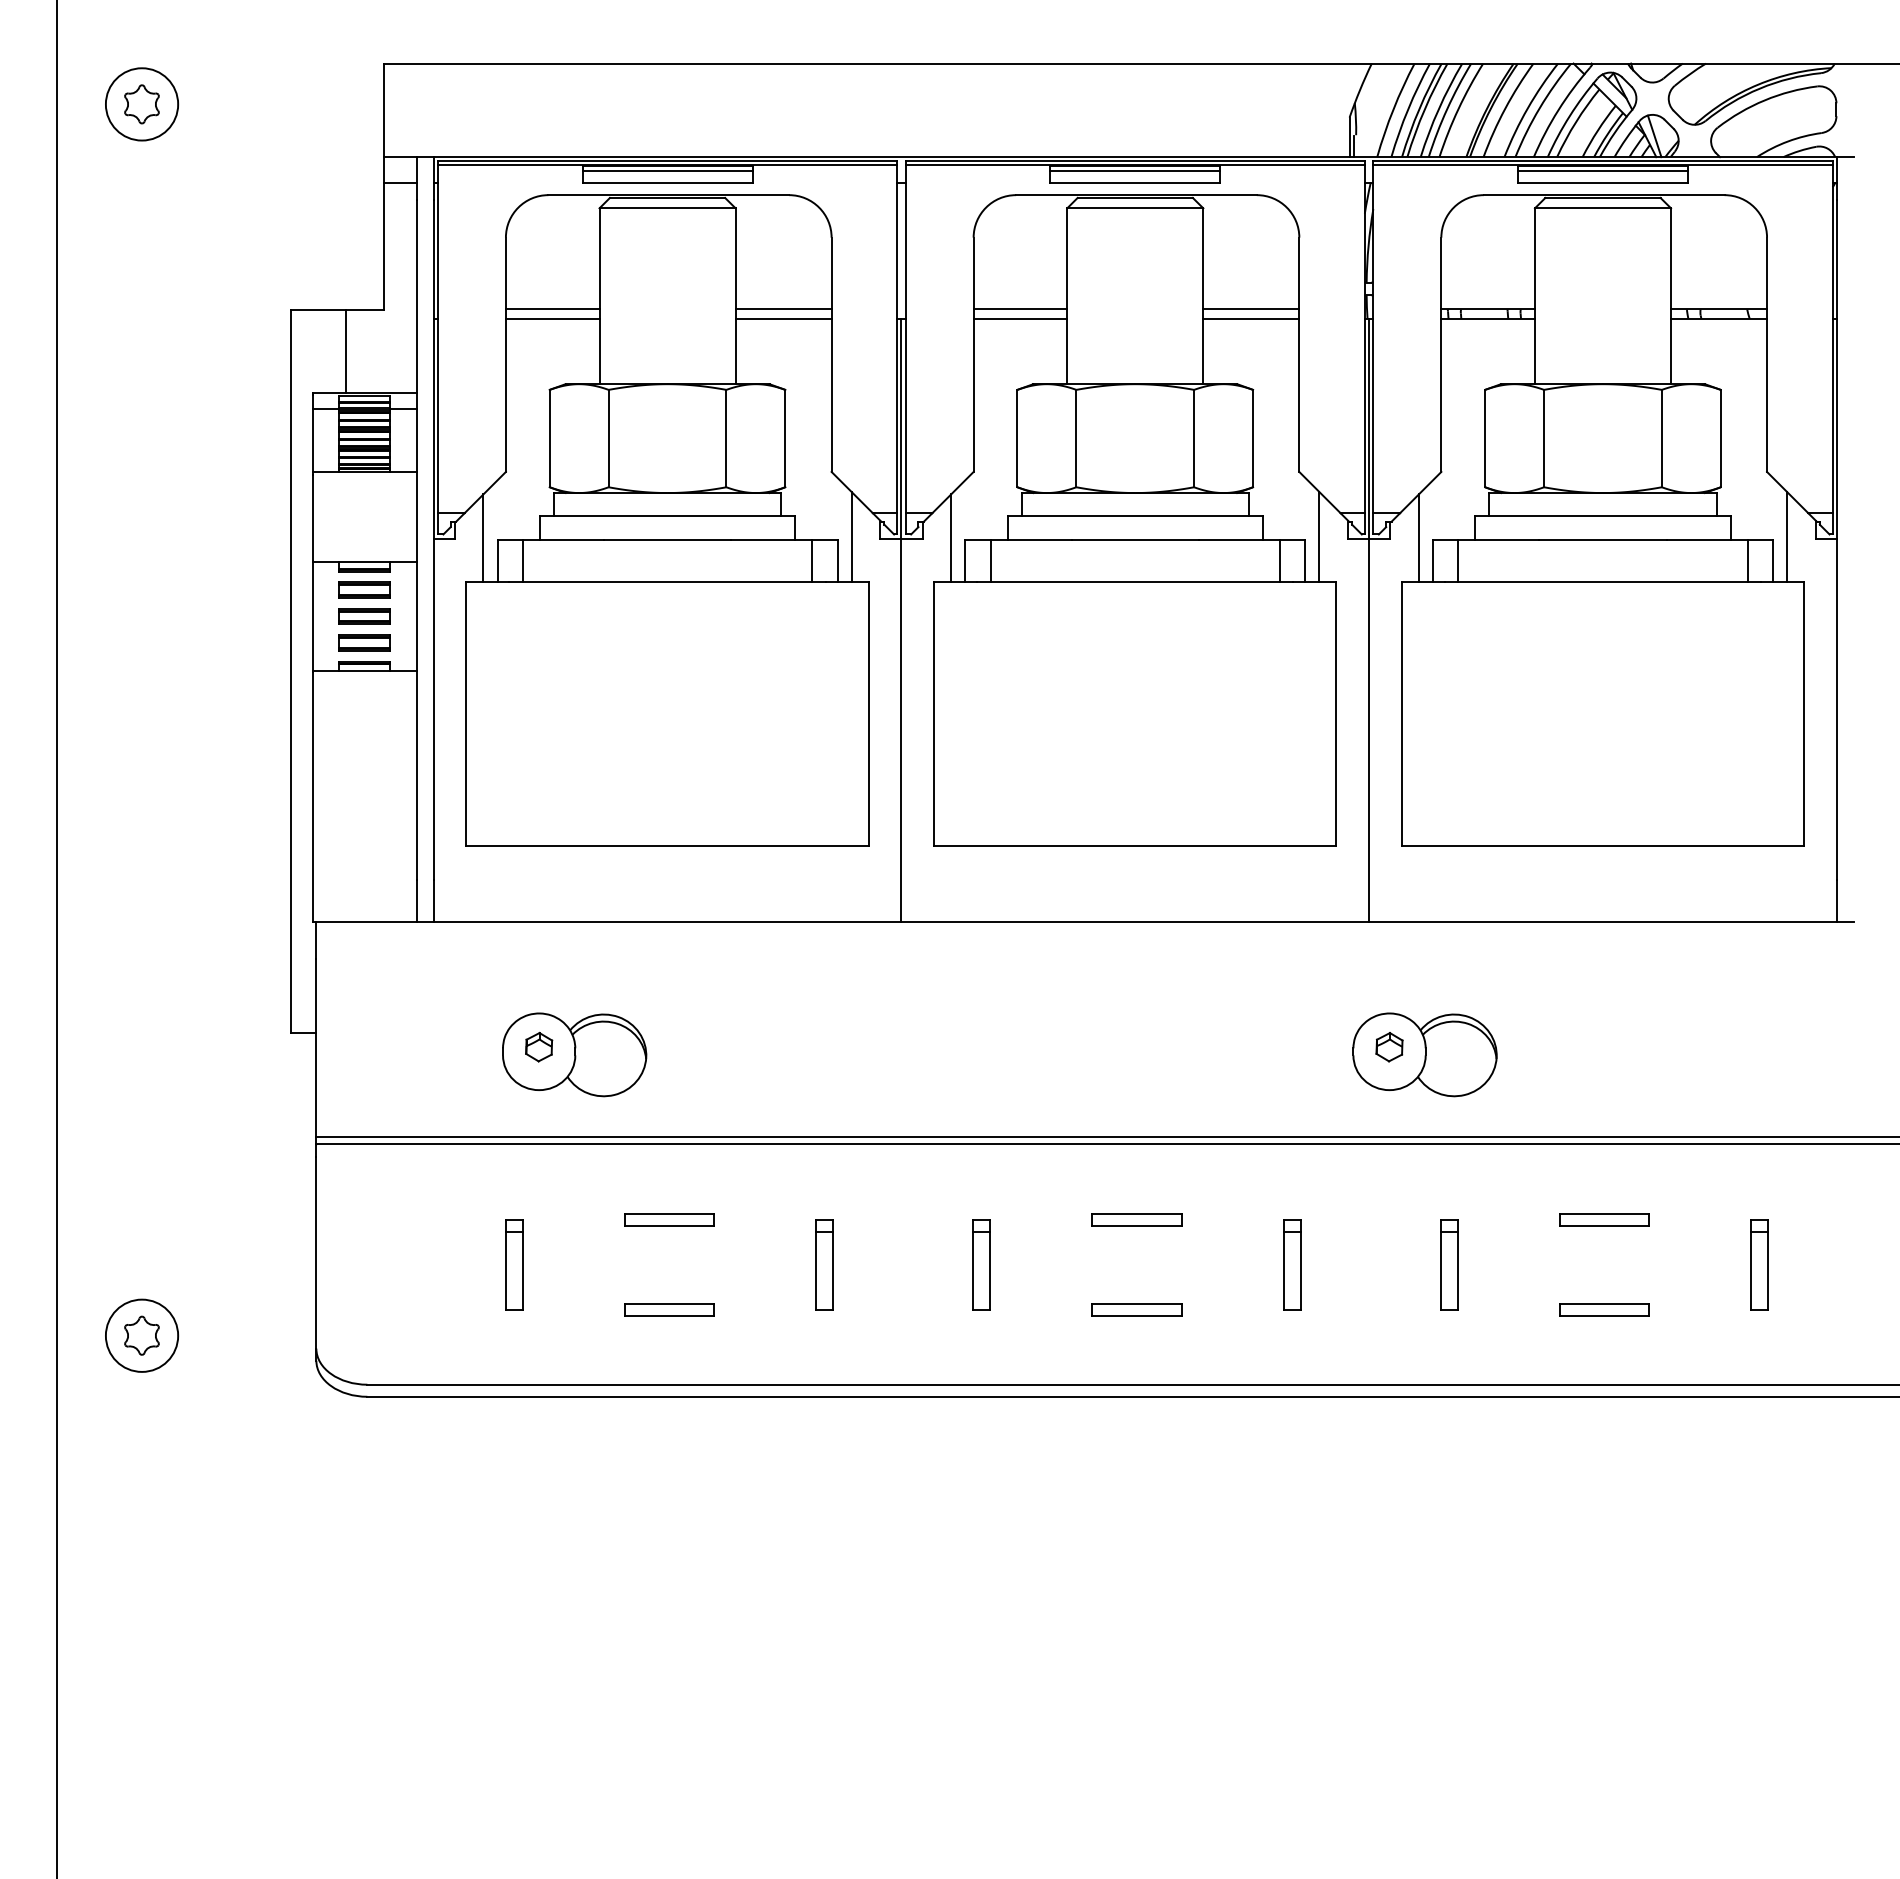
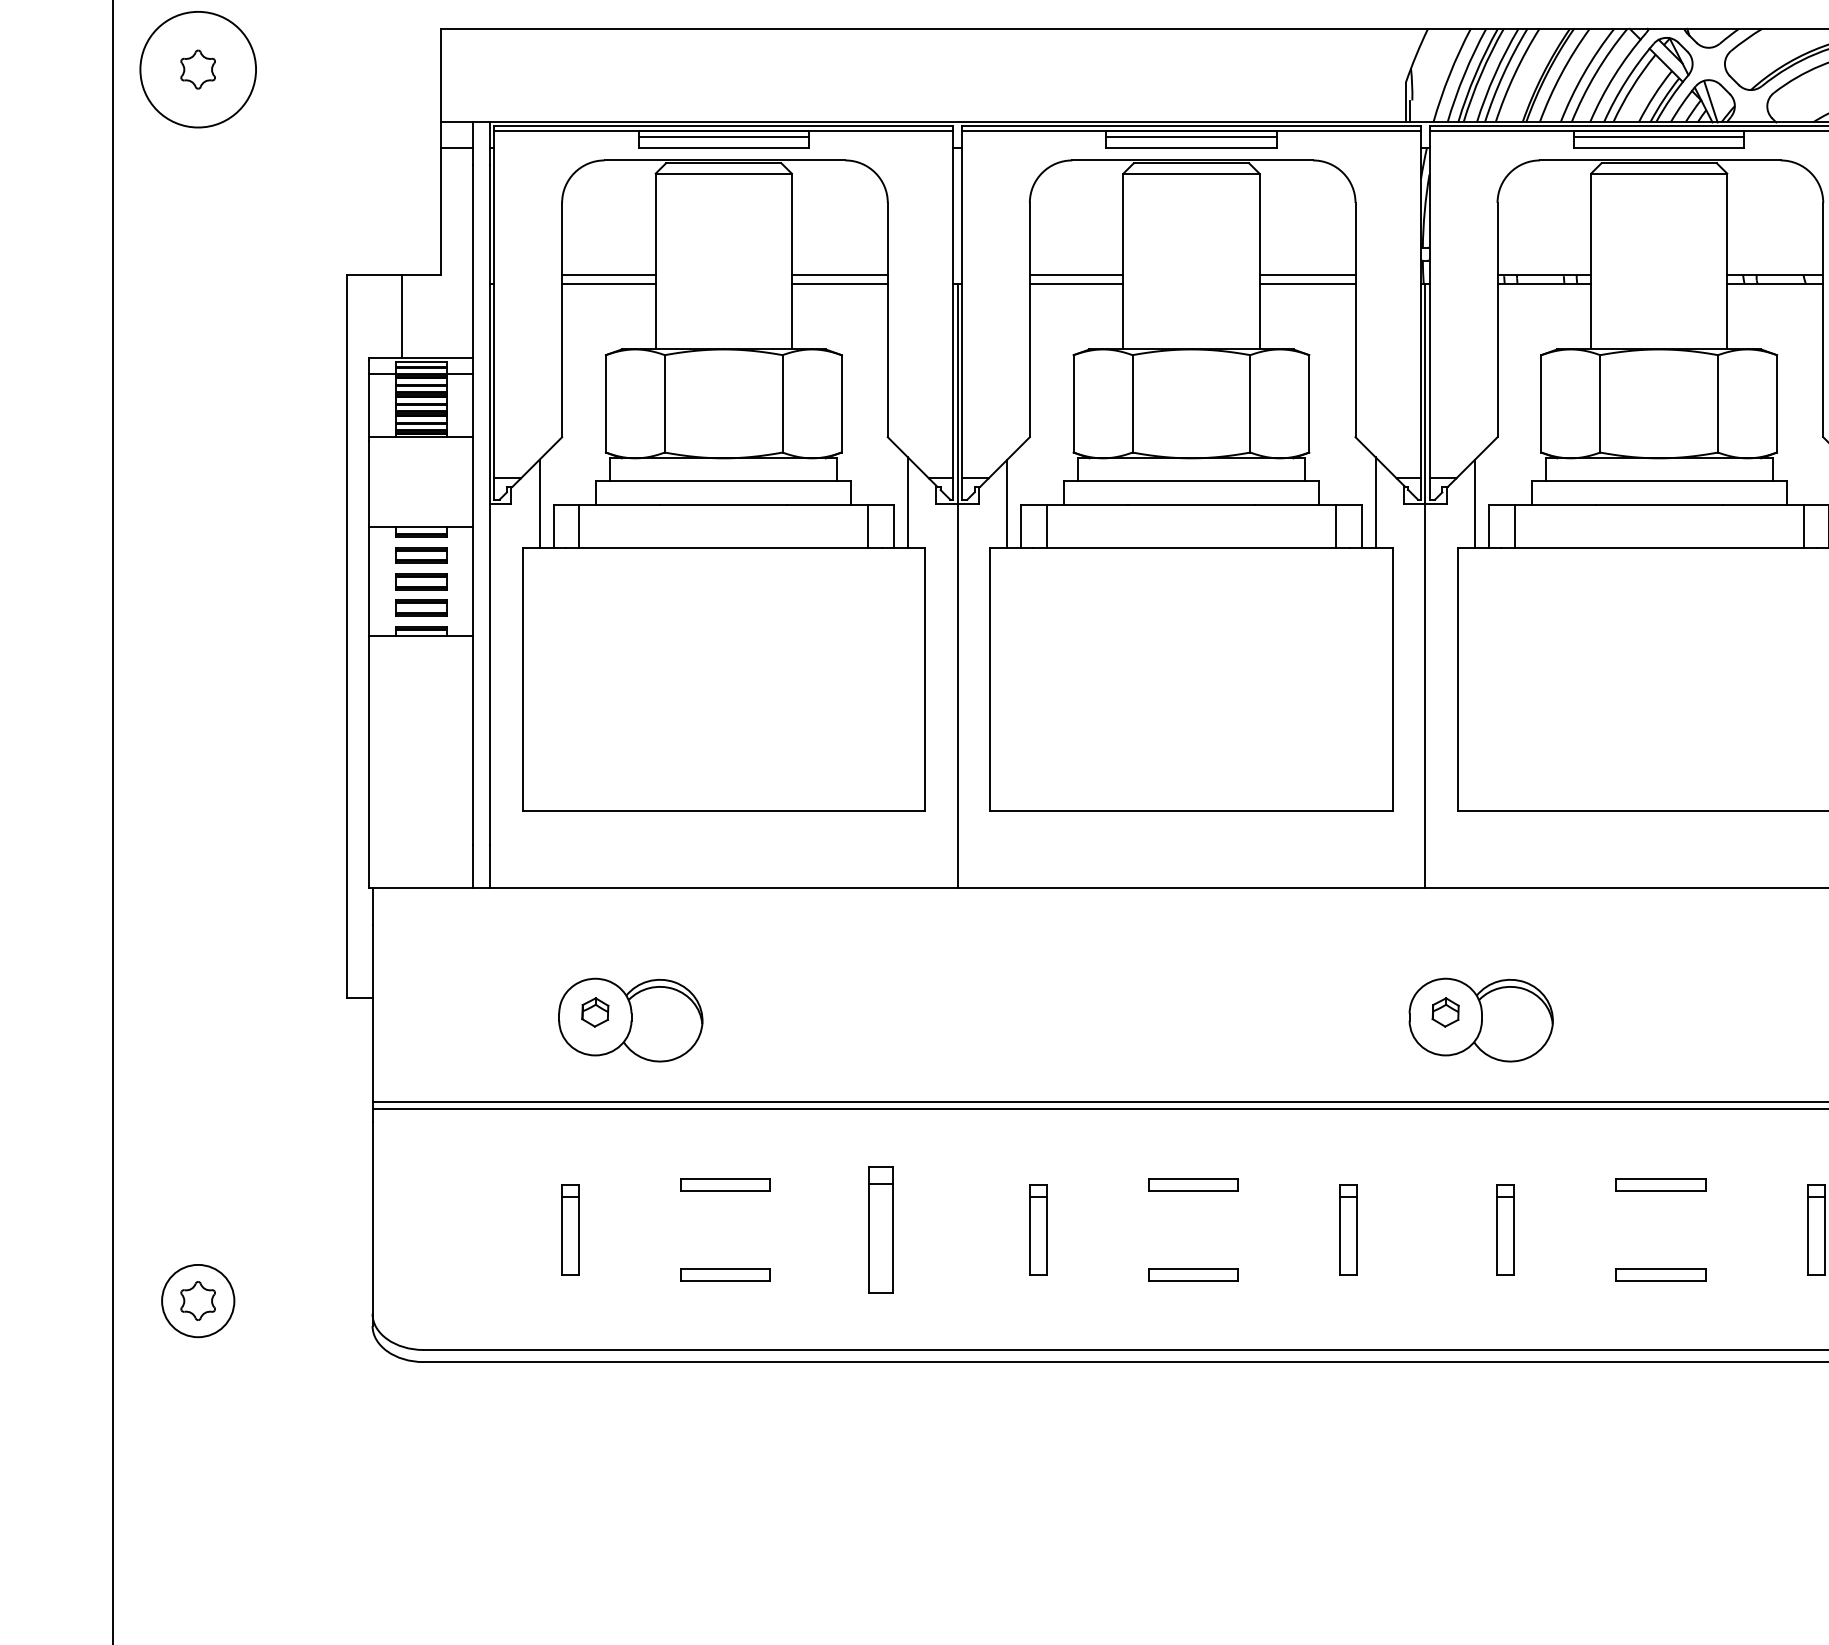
circle: (141, 104) -> (197, 69), size x1.6
part: (824, 1264) -> (880, 1229), size x1.4

